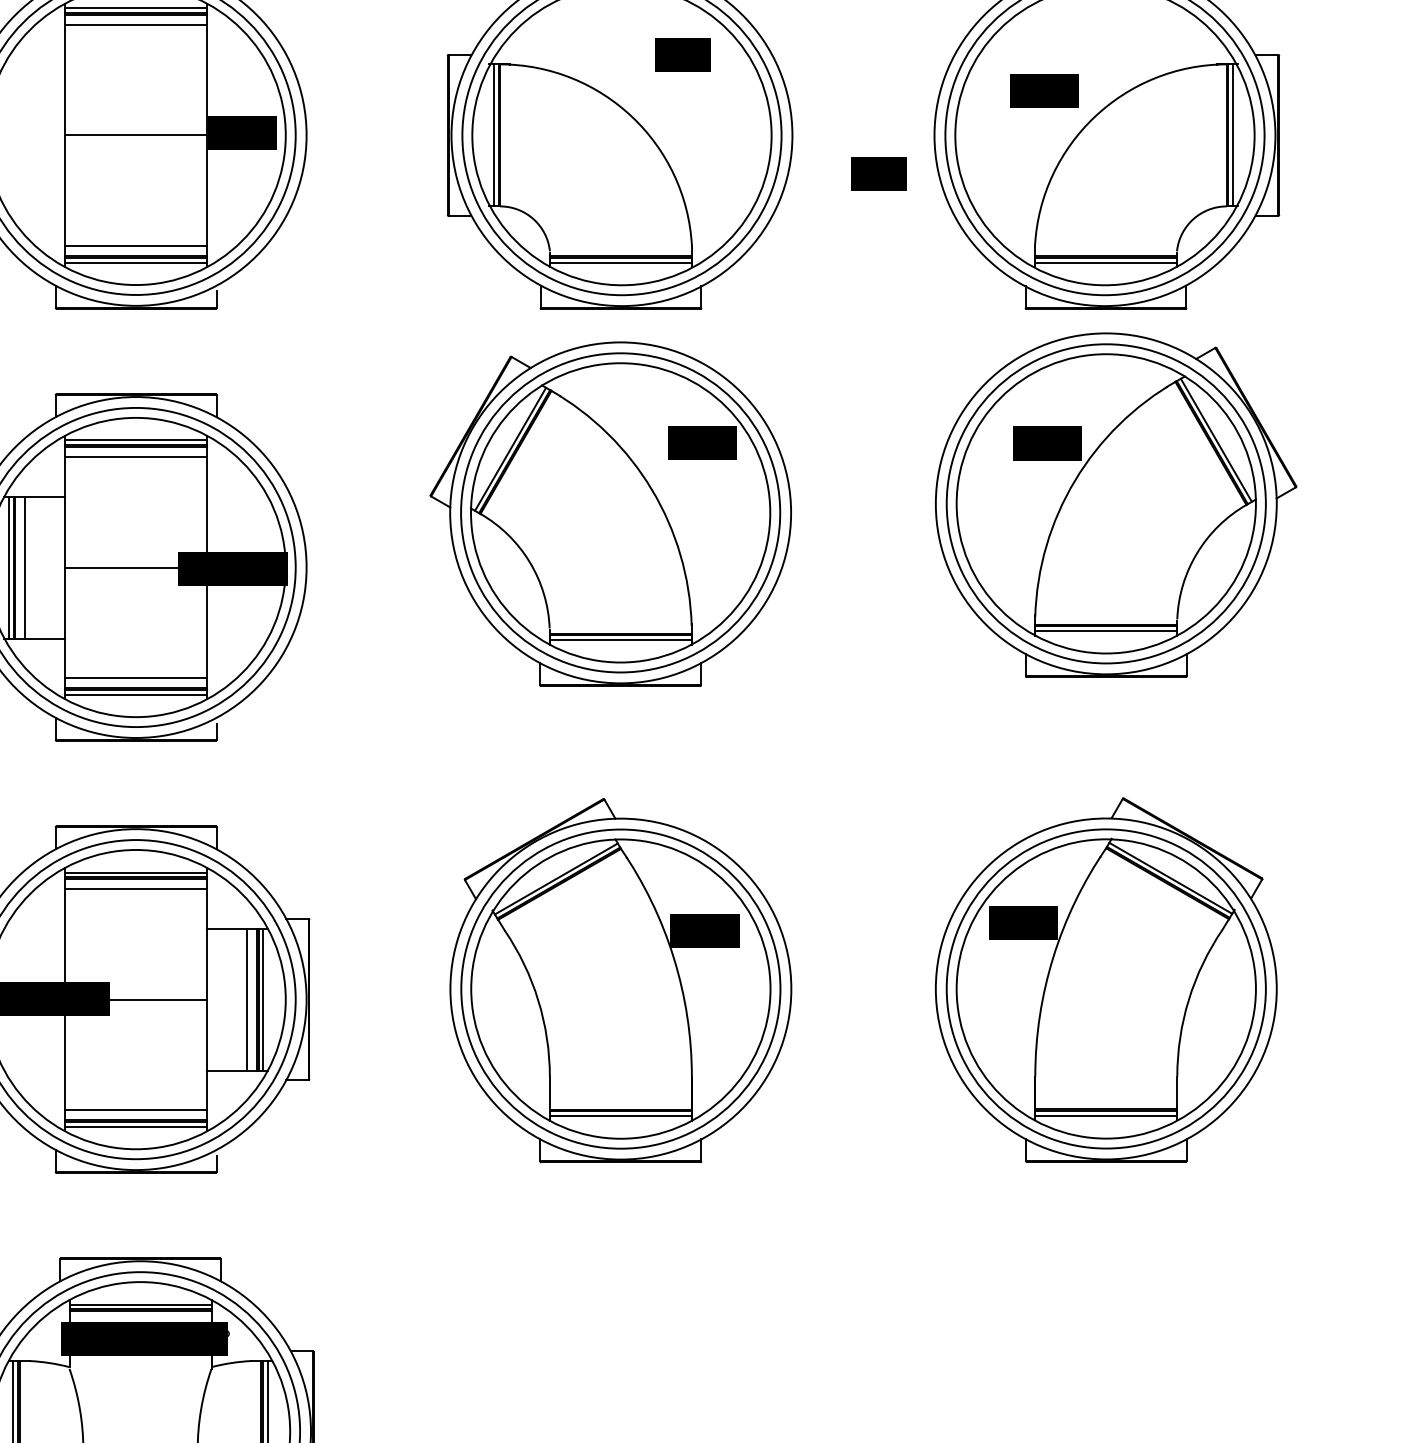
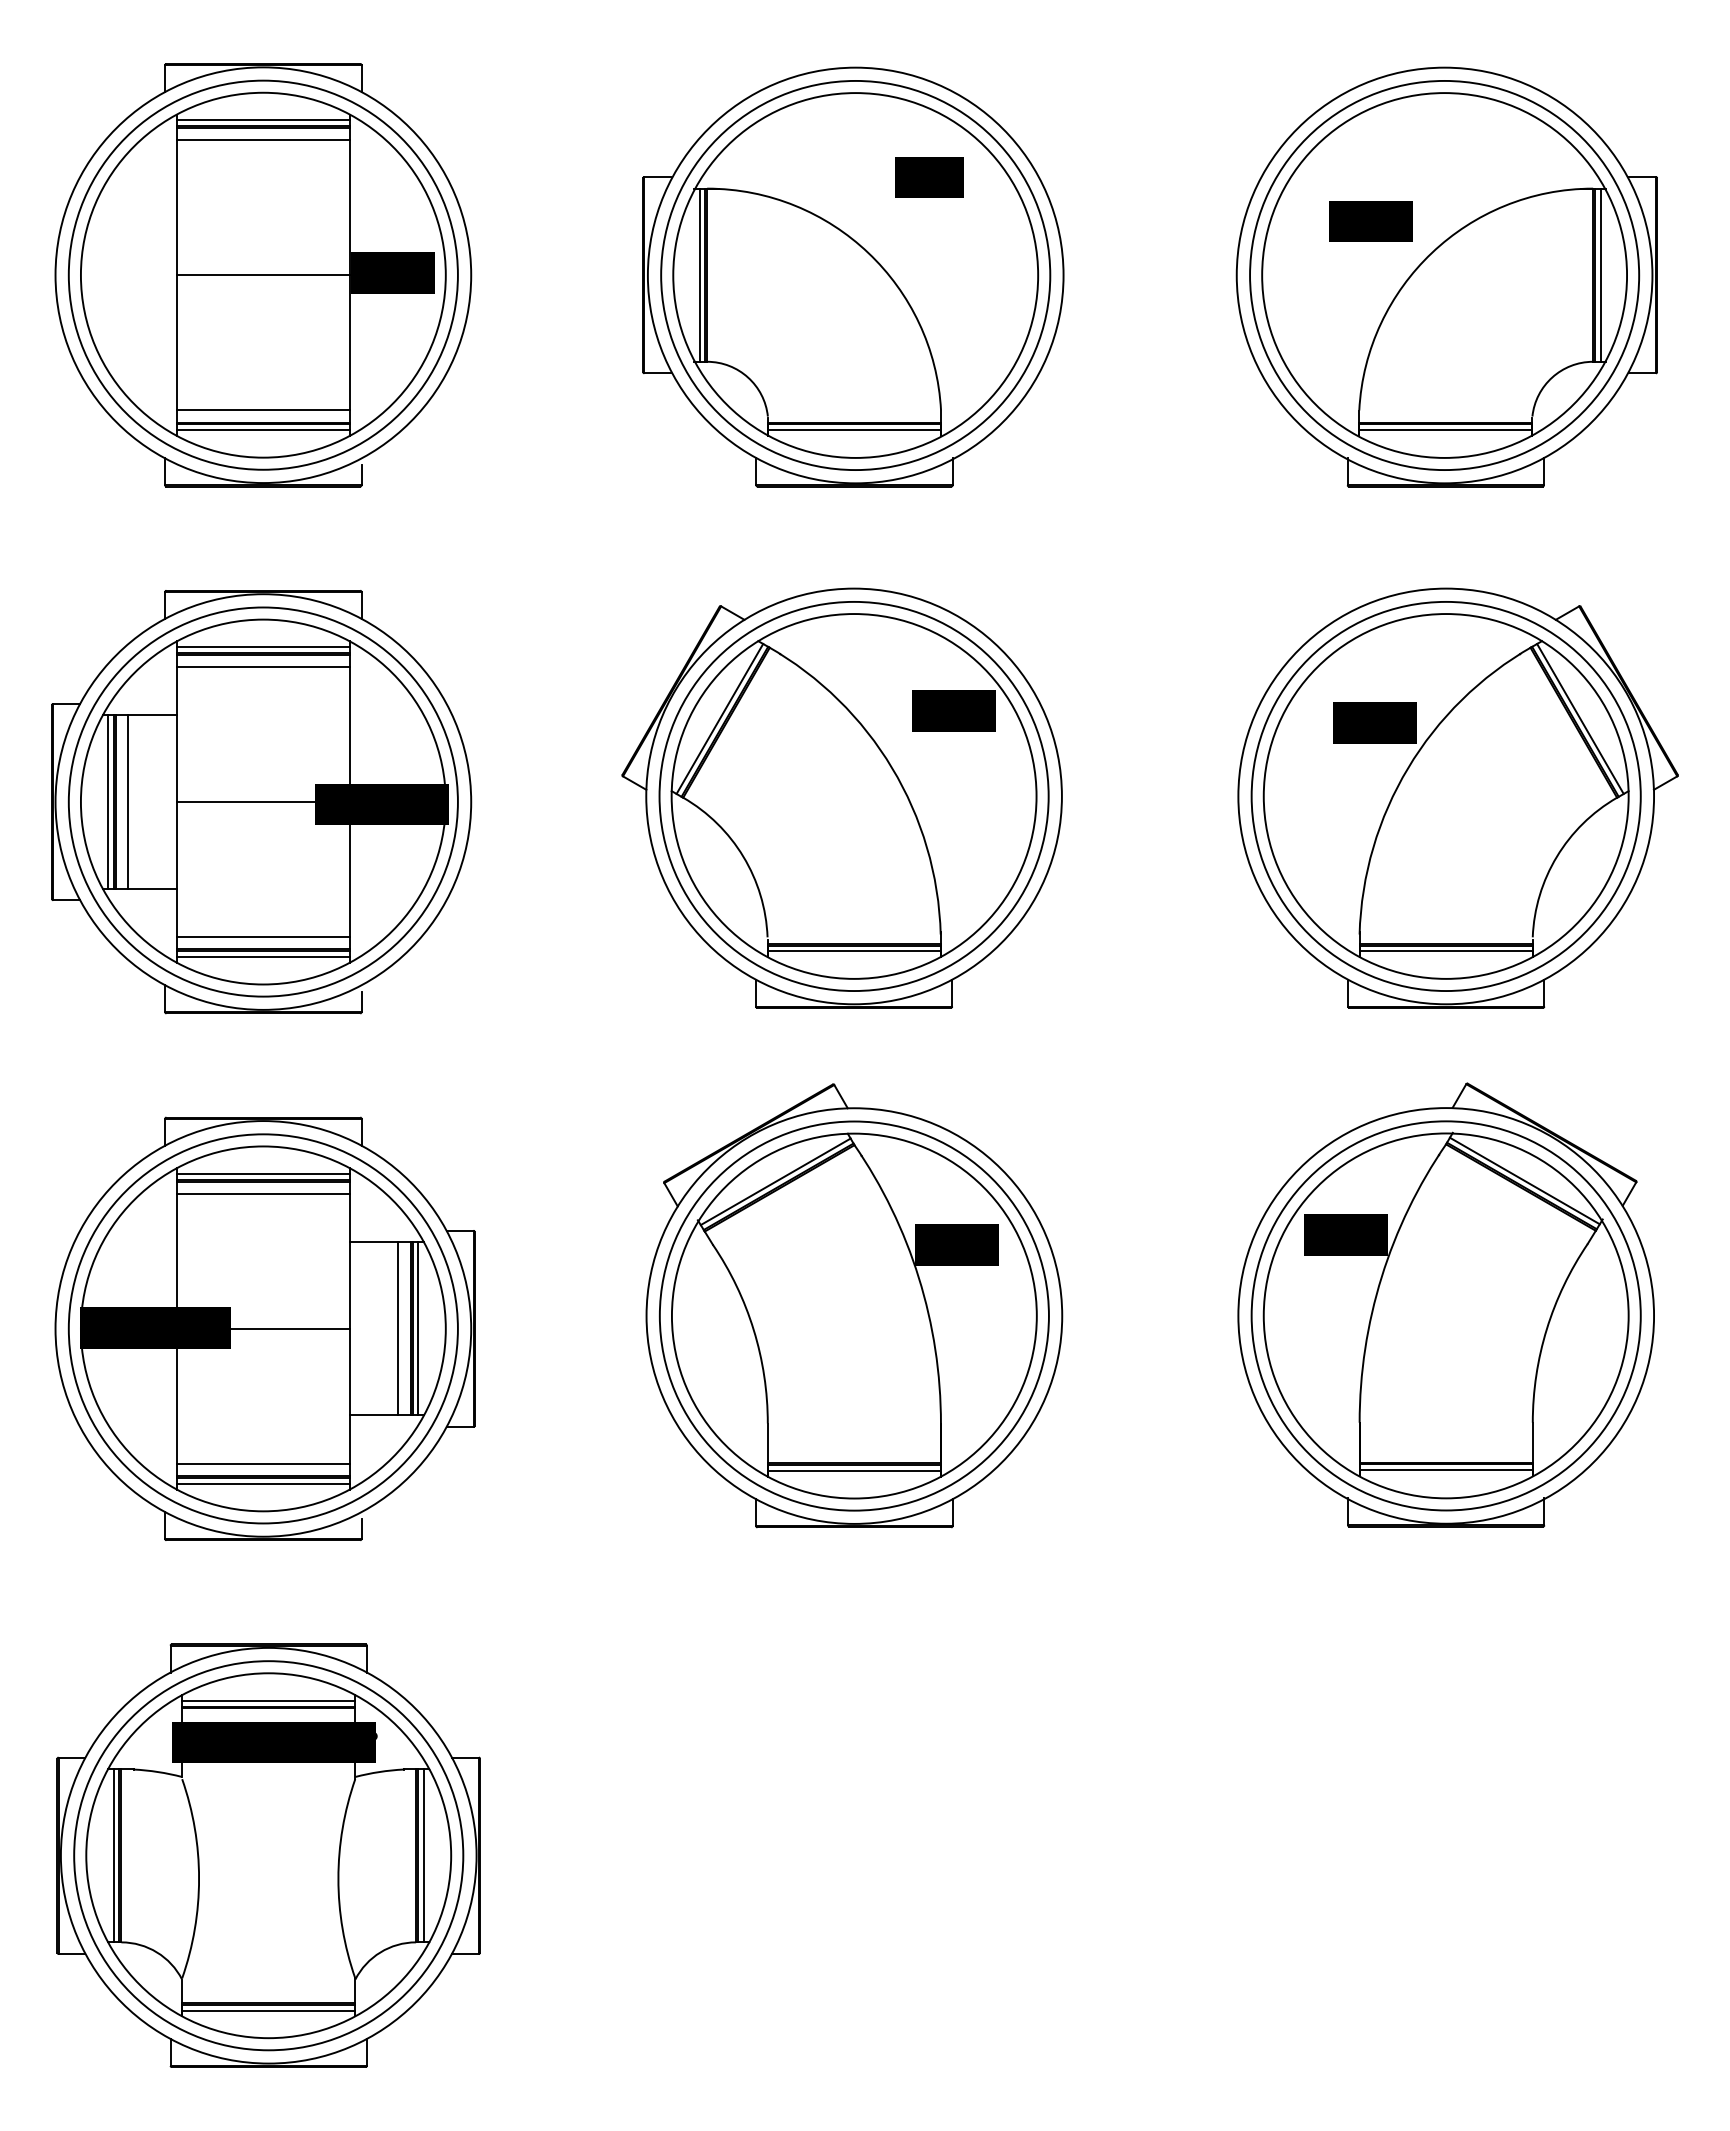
part: (878, 174) -> (1168, 322), removed
part: (1115, 504) -> (1457, 797), moved
part: (610, 513) -> (841, 797), moved

